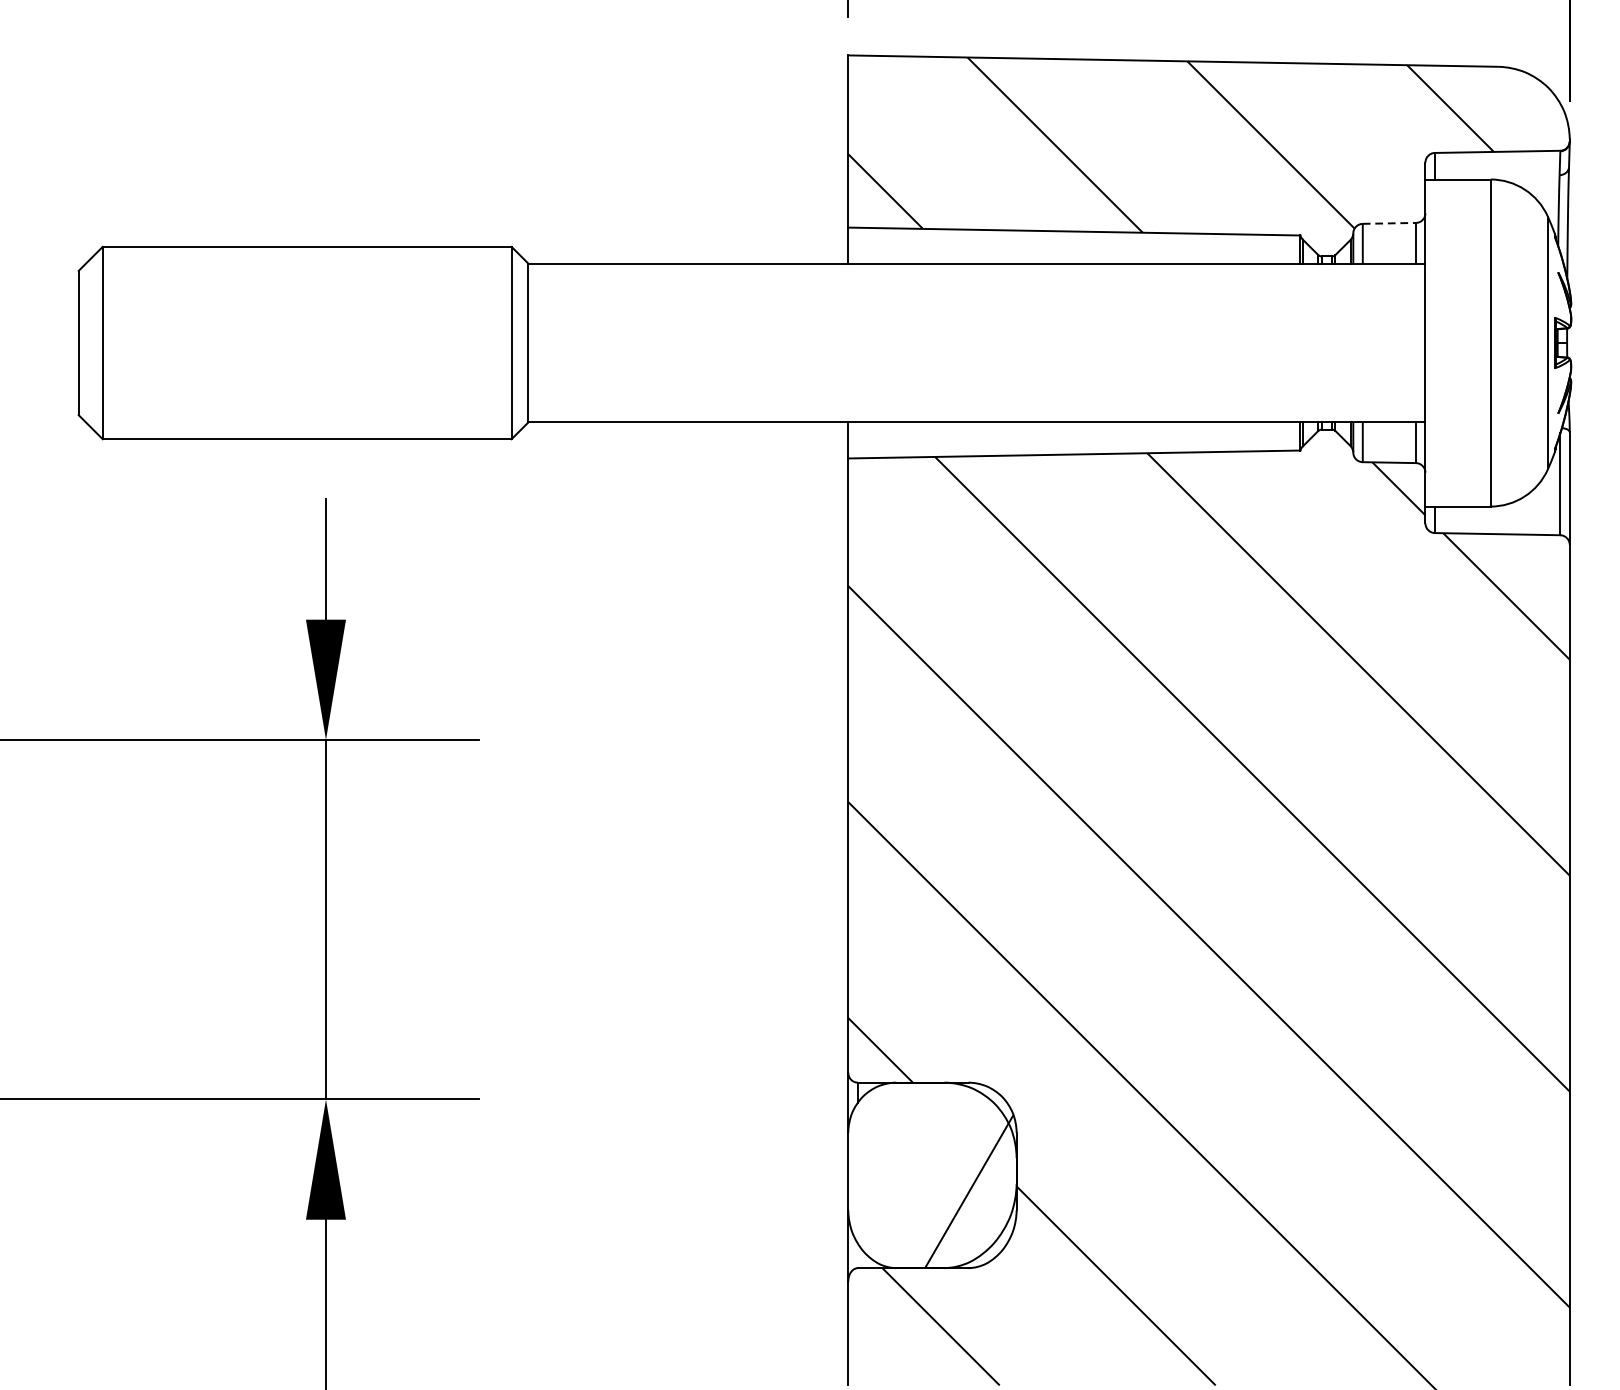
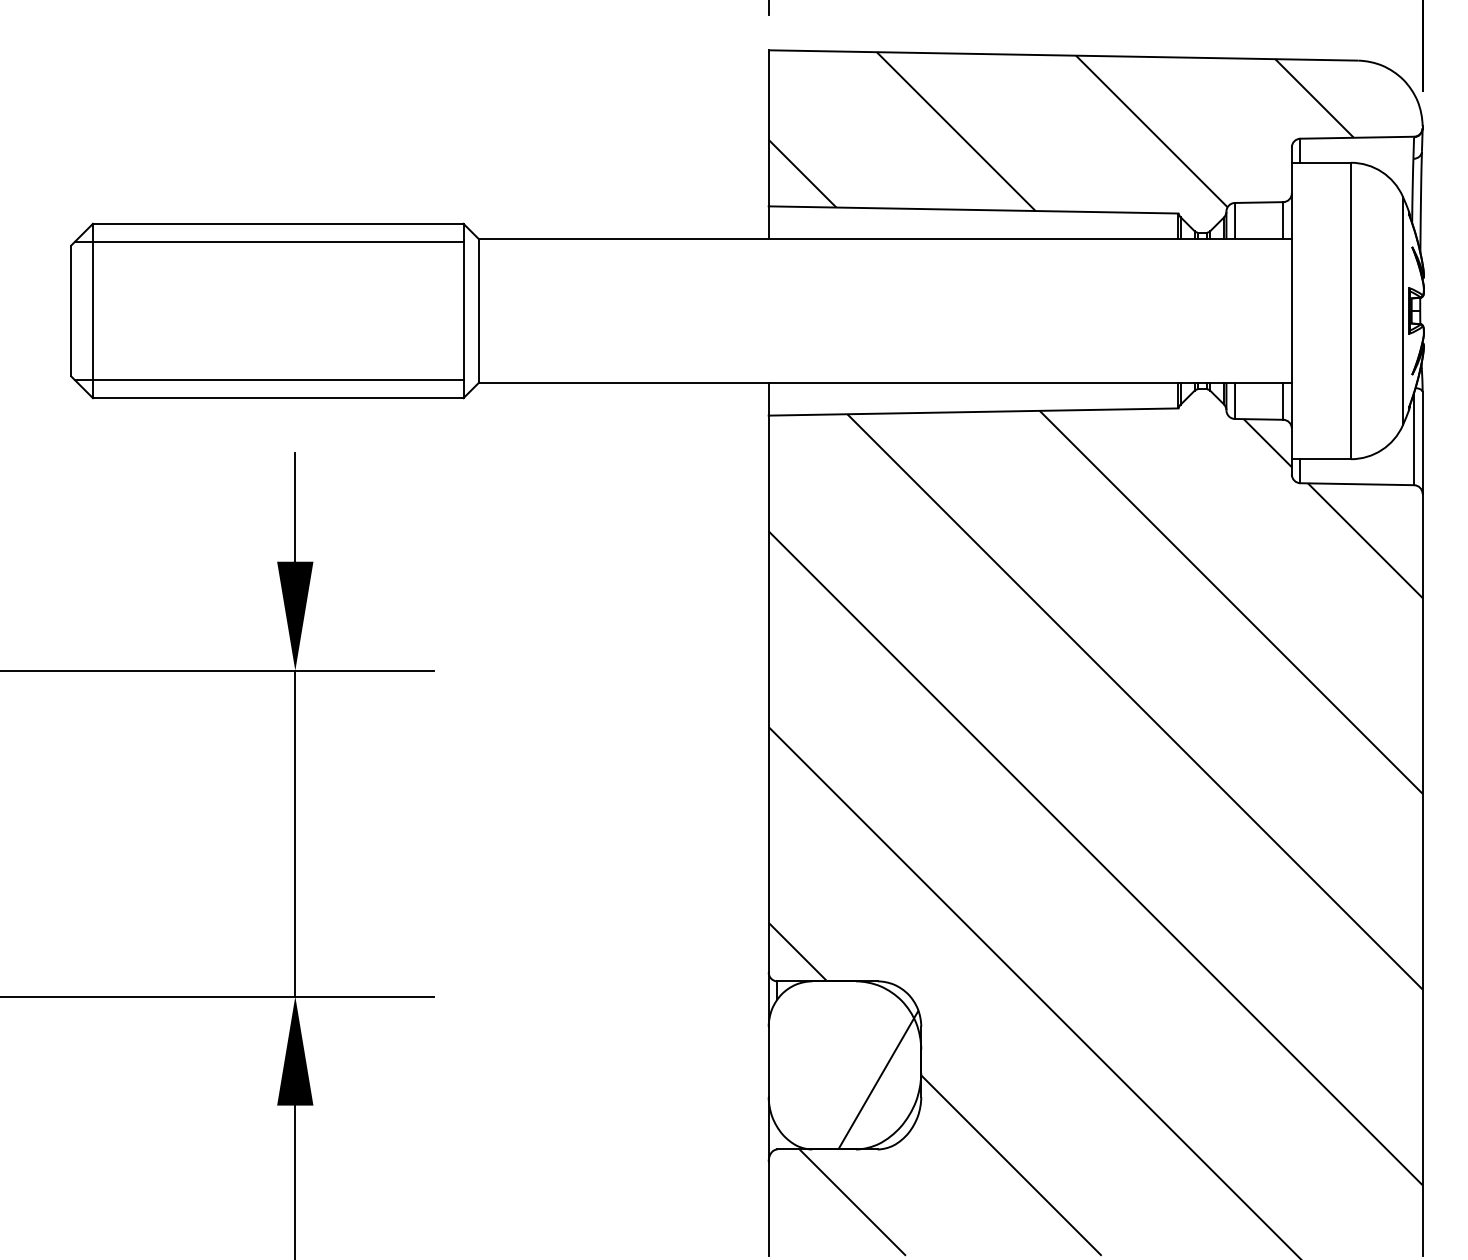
line: (1389, 223) -> (1259, 202), dashed -> solid
line: (296, 267) -> (268, 242), added
line: (296, 418) -> (268, 379), added

